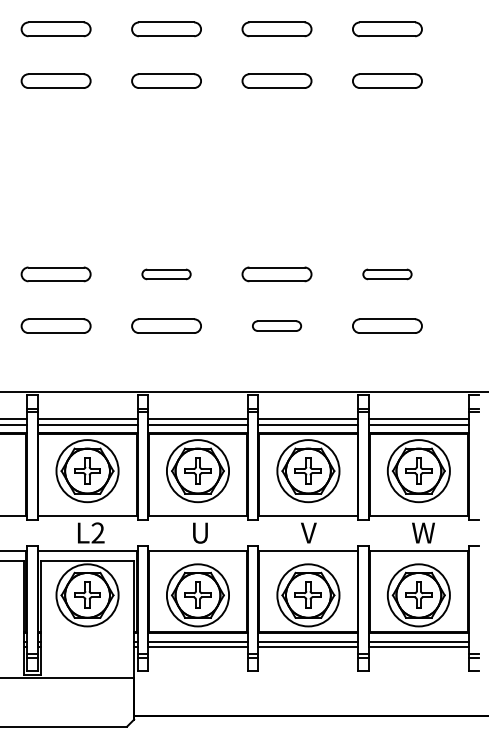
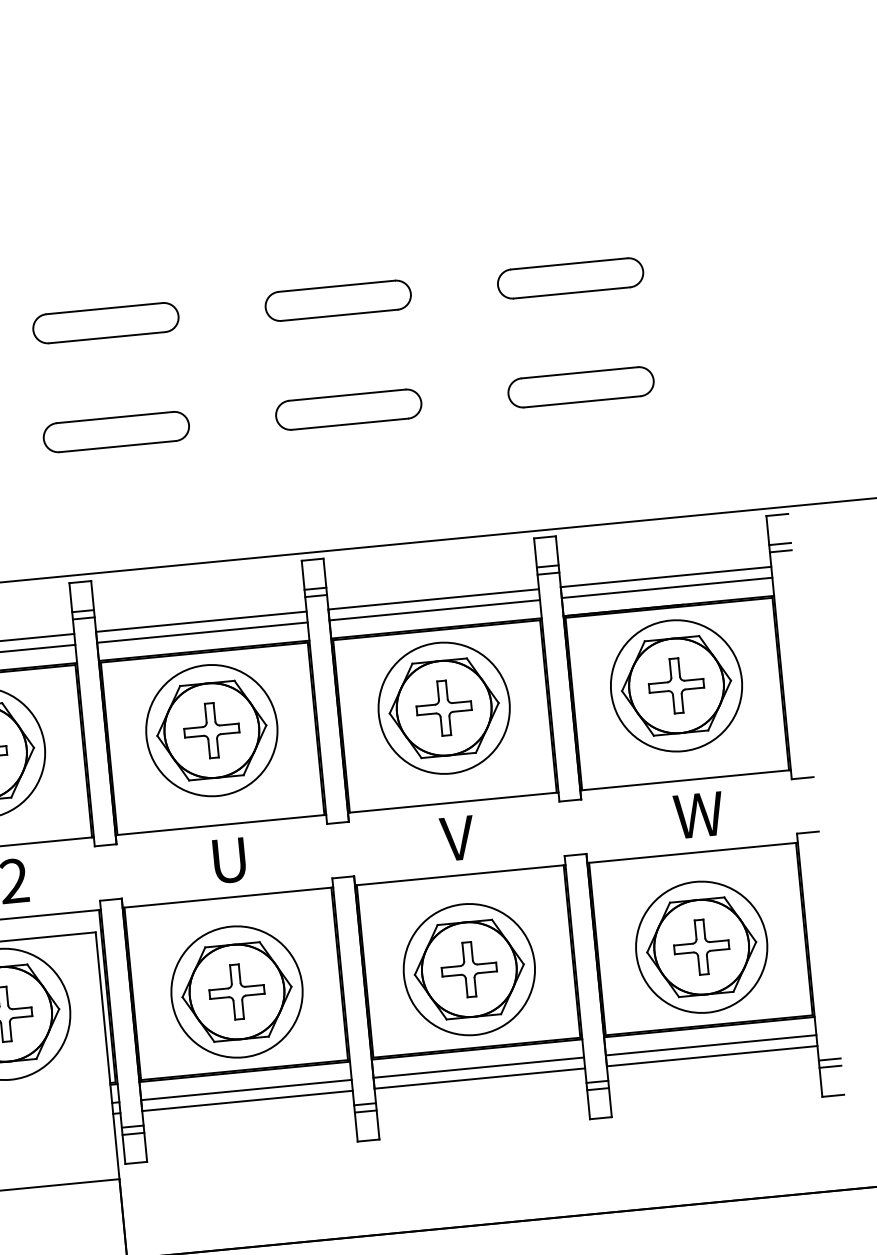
part: (166, 274) -> (105, 323), size x1.43
part: (387, 274) -> (570, 278), size x1.43
part: (276, 325) -> (347, 408), size x1.43

